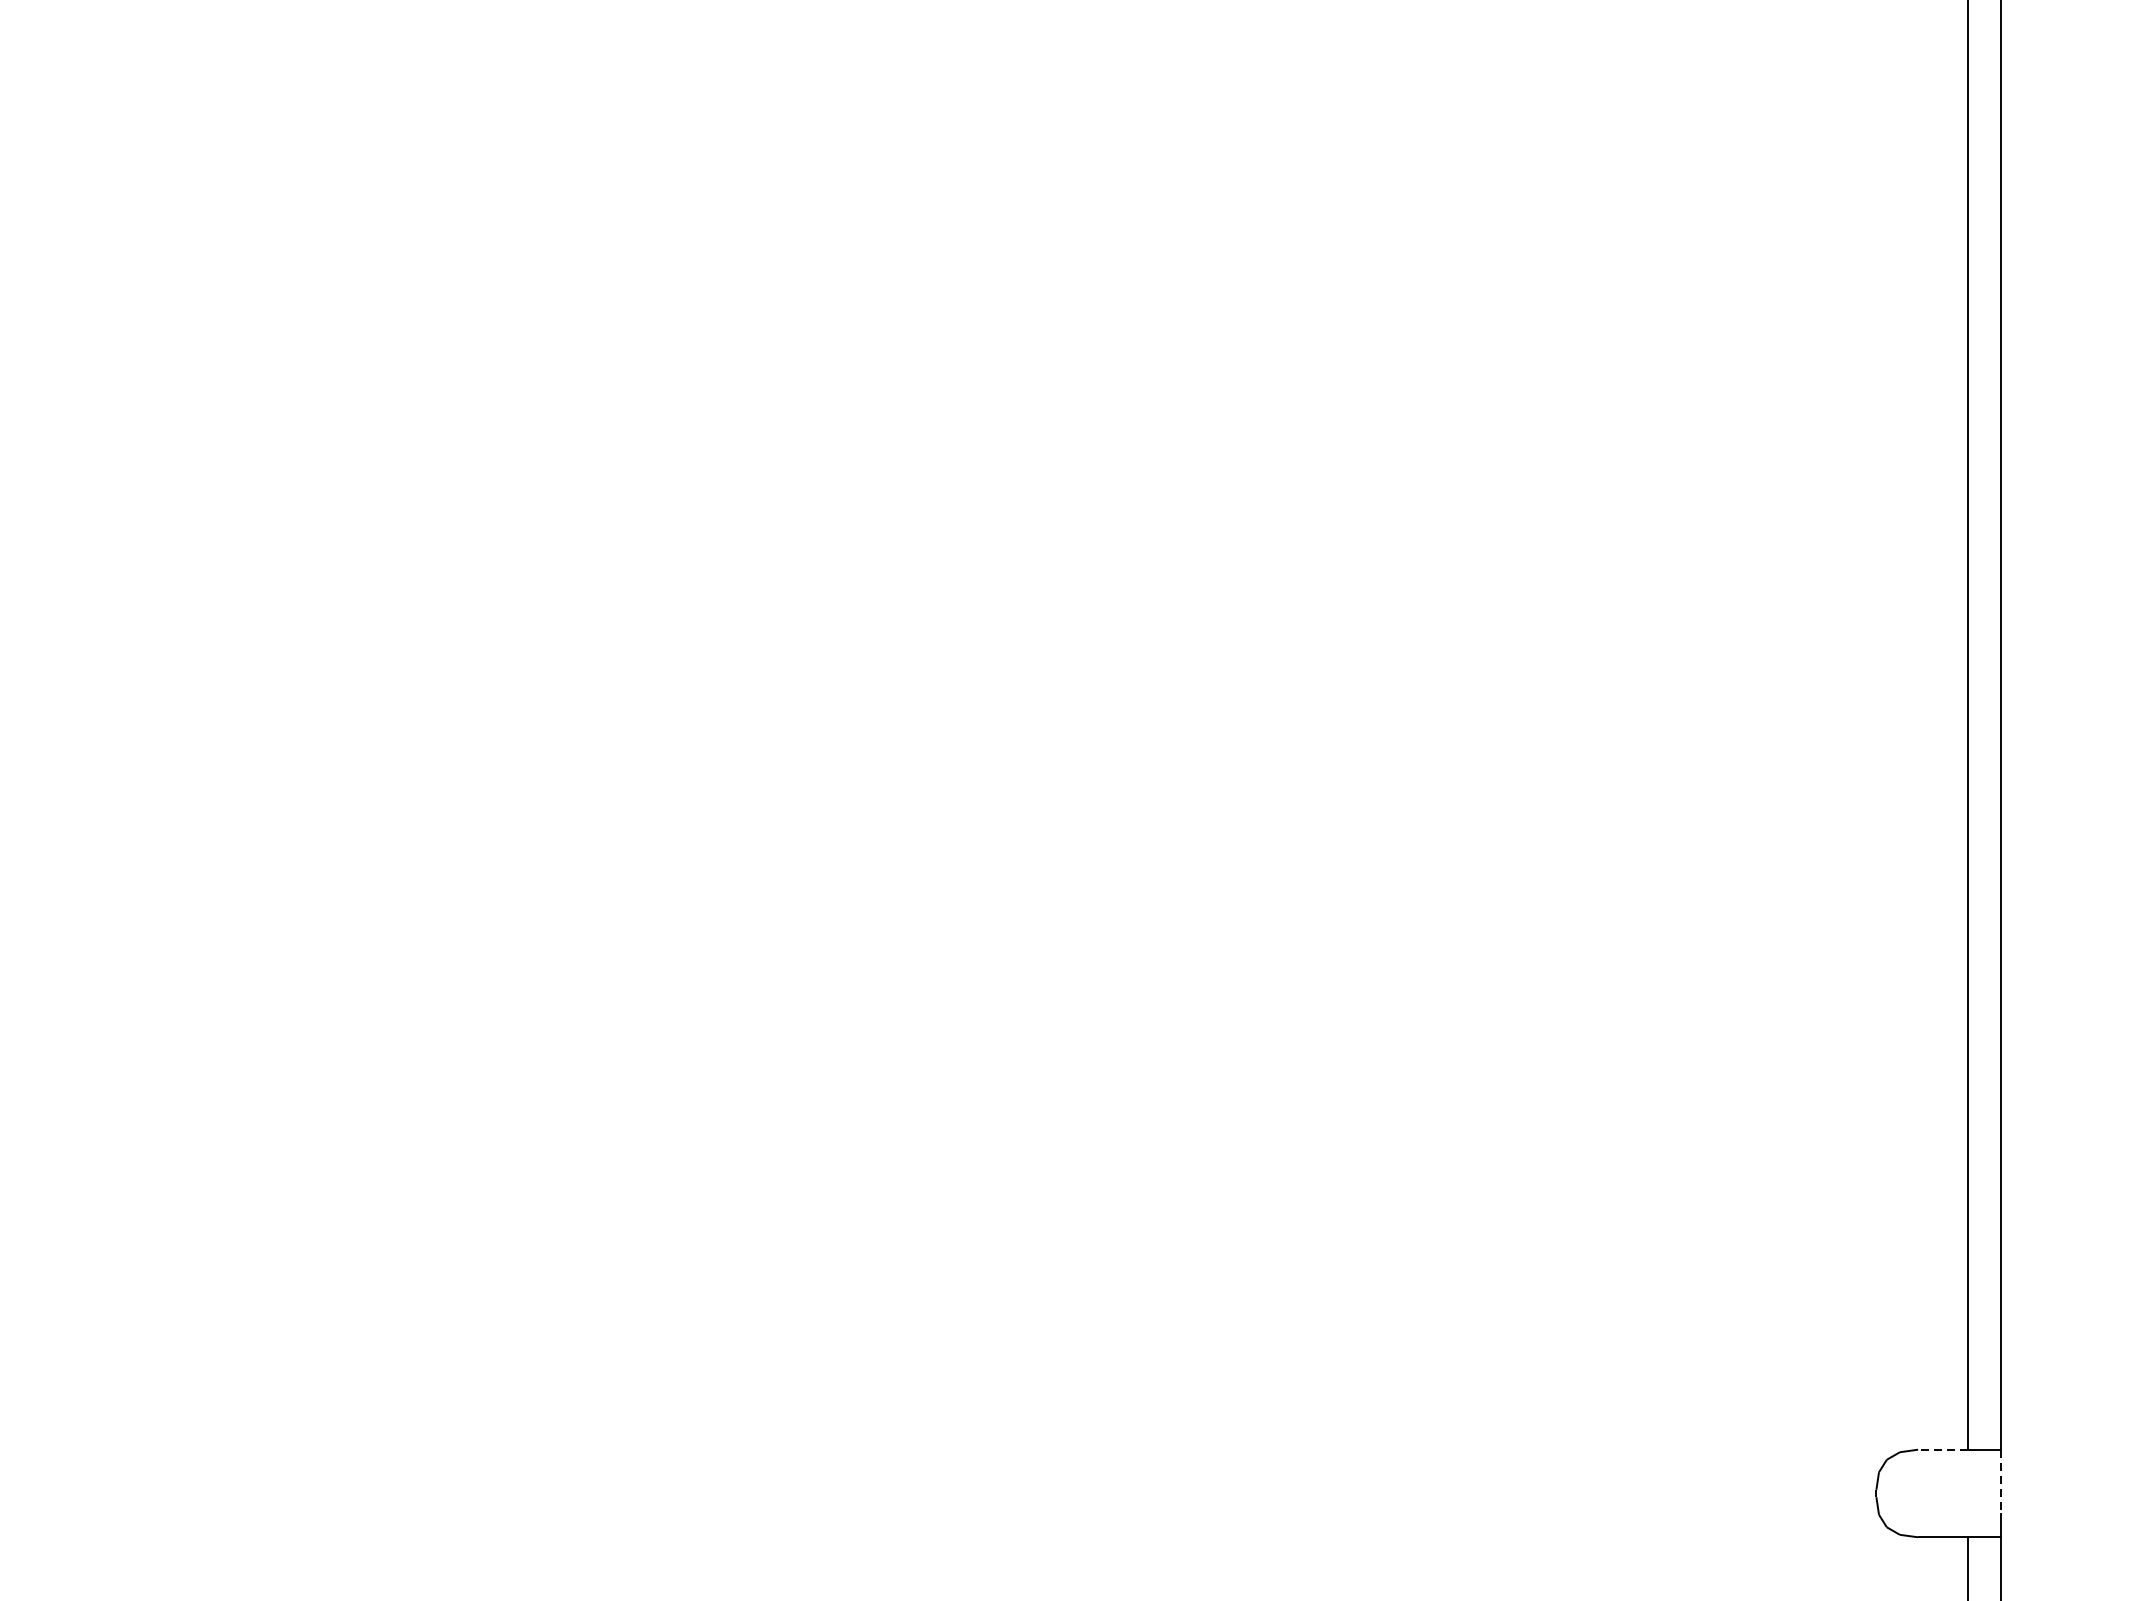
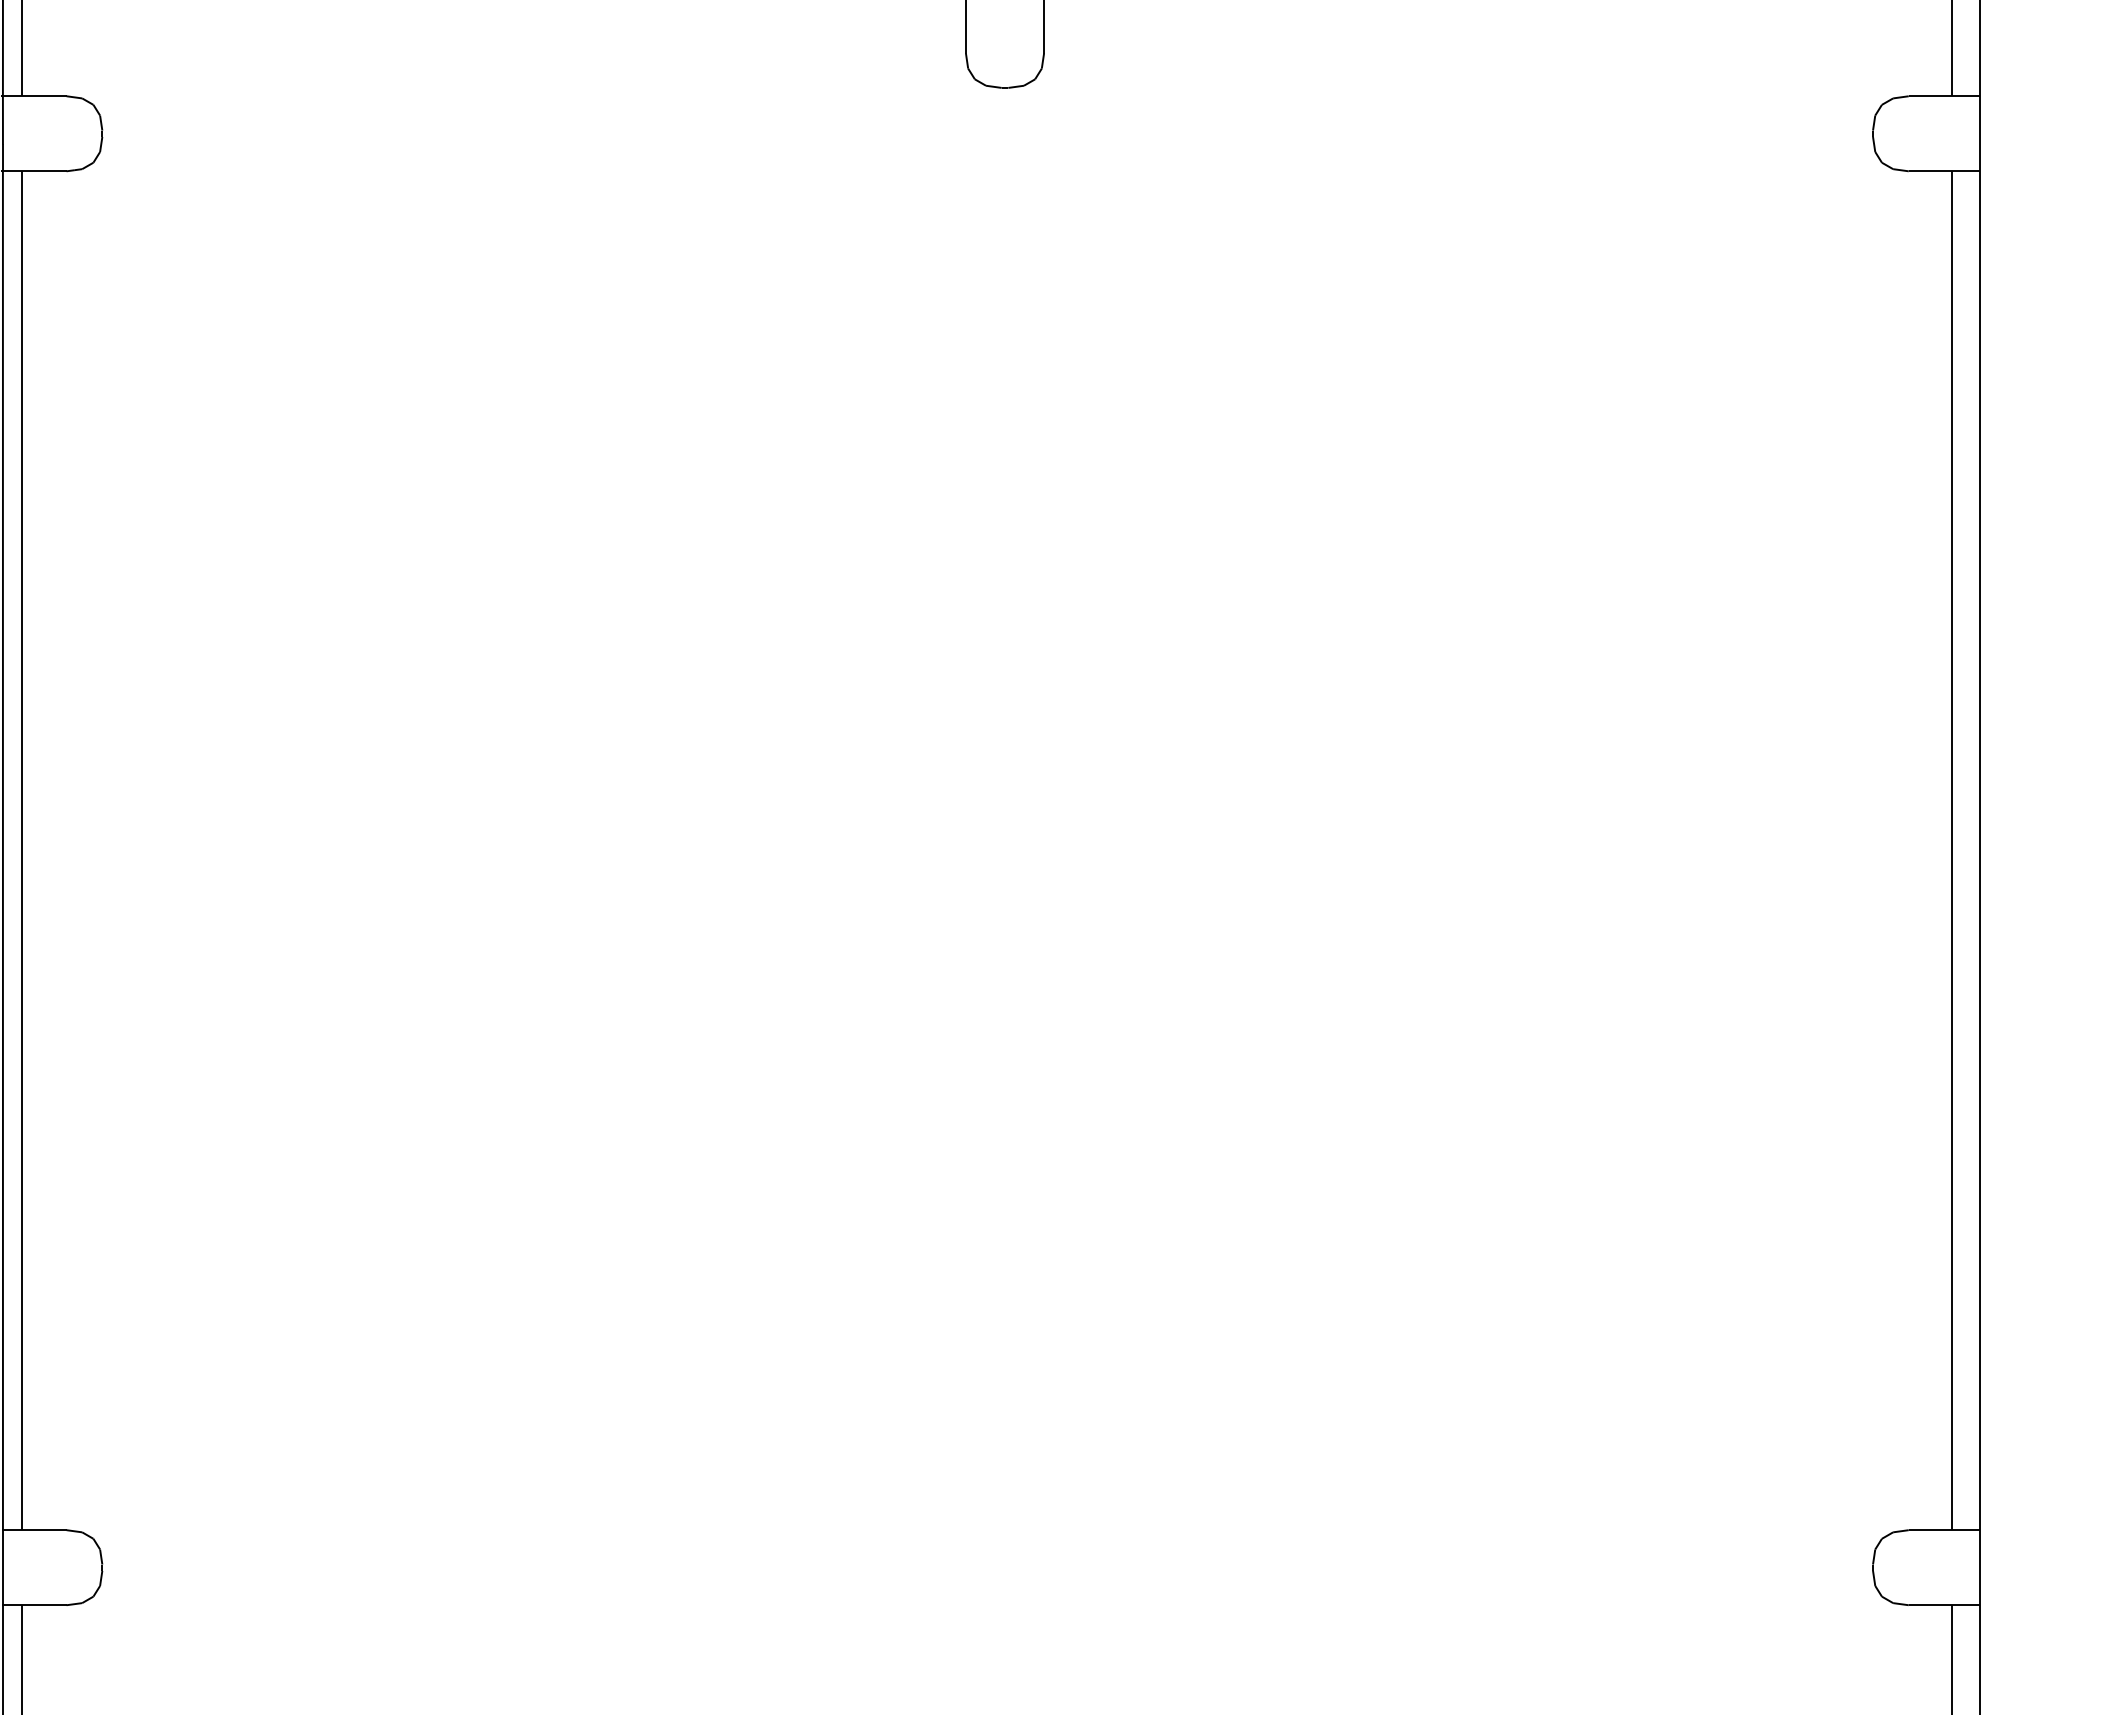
line: (1942, 1450) -> (1929, 1530), dashed -> solid
line: (2001, 1481) -> (1980, 1557), dashed -> solid

